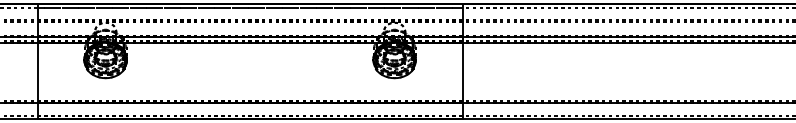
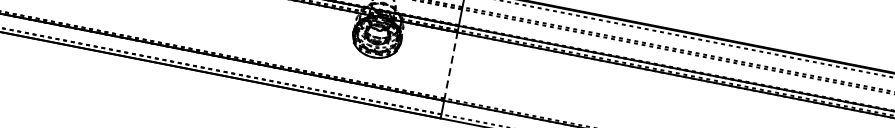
line: (462, 72) -> (450, 65), solid -> dashed

